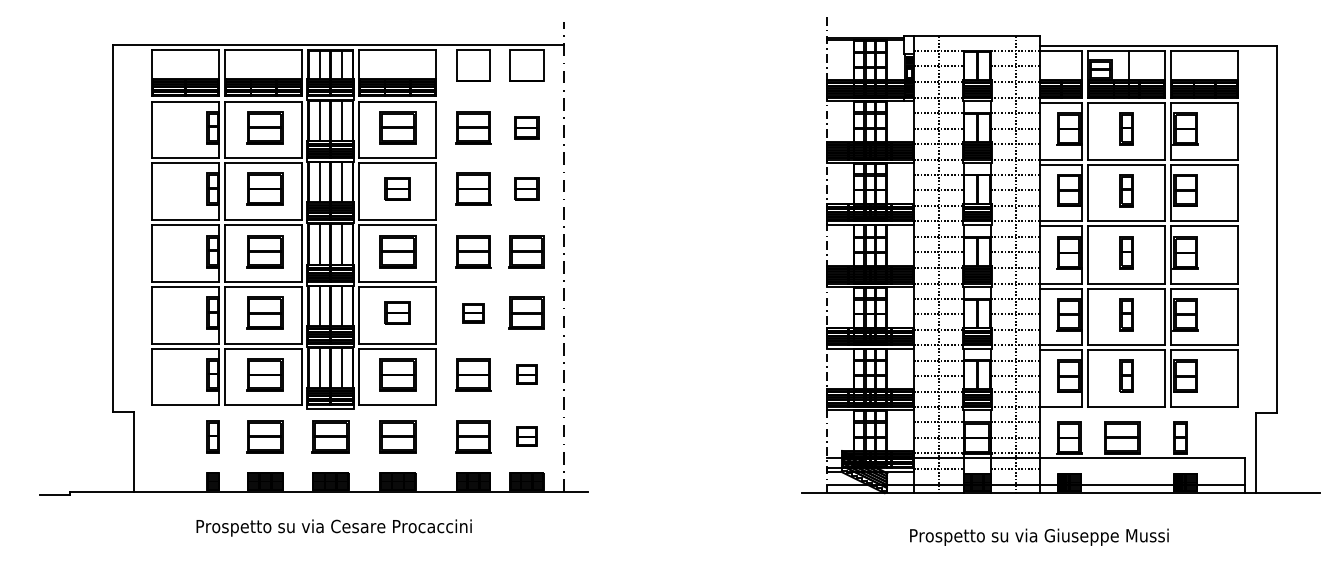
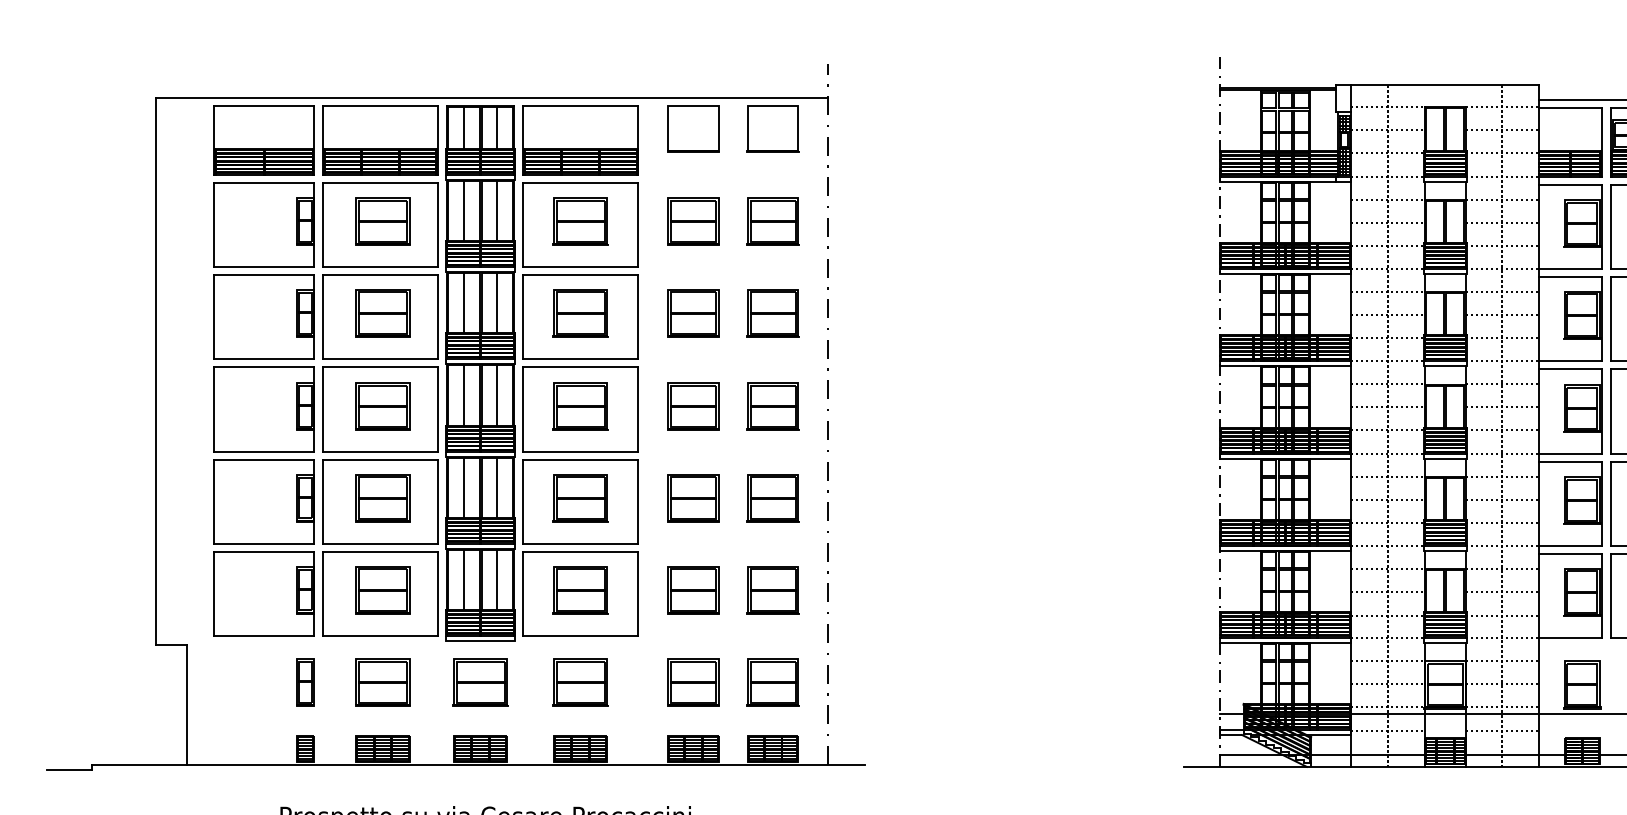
part: (526, 127) -> (772, 221), size x1.43
part: (397, 188) -> (580, 312), size x1.43
part: (526, 188) -> (772, 312), size x1.43
part: (397, 312) -> (580, 497), size x1.43
part: (473, 312) -> (693, 497), size x1.67
part: (526, 374) -> (772, 589), size x1.67
part: (526, 436) -> (772, 682), size x1.67

